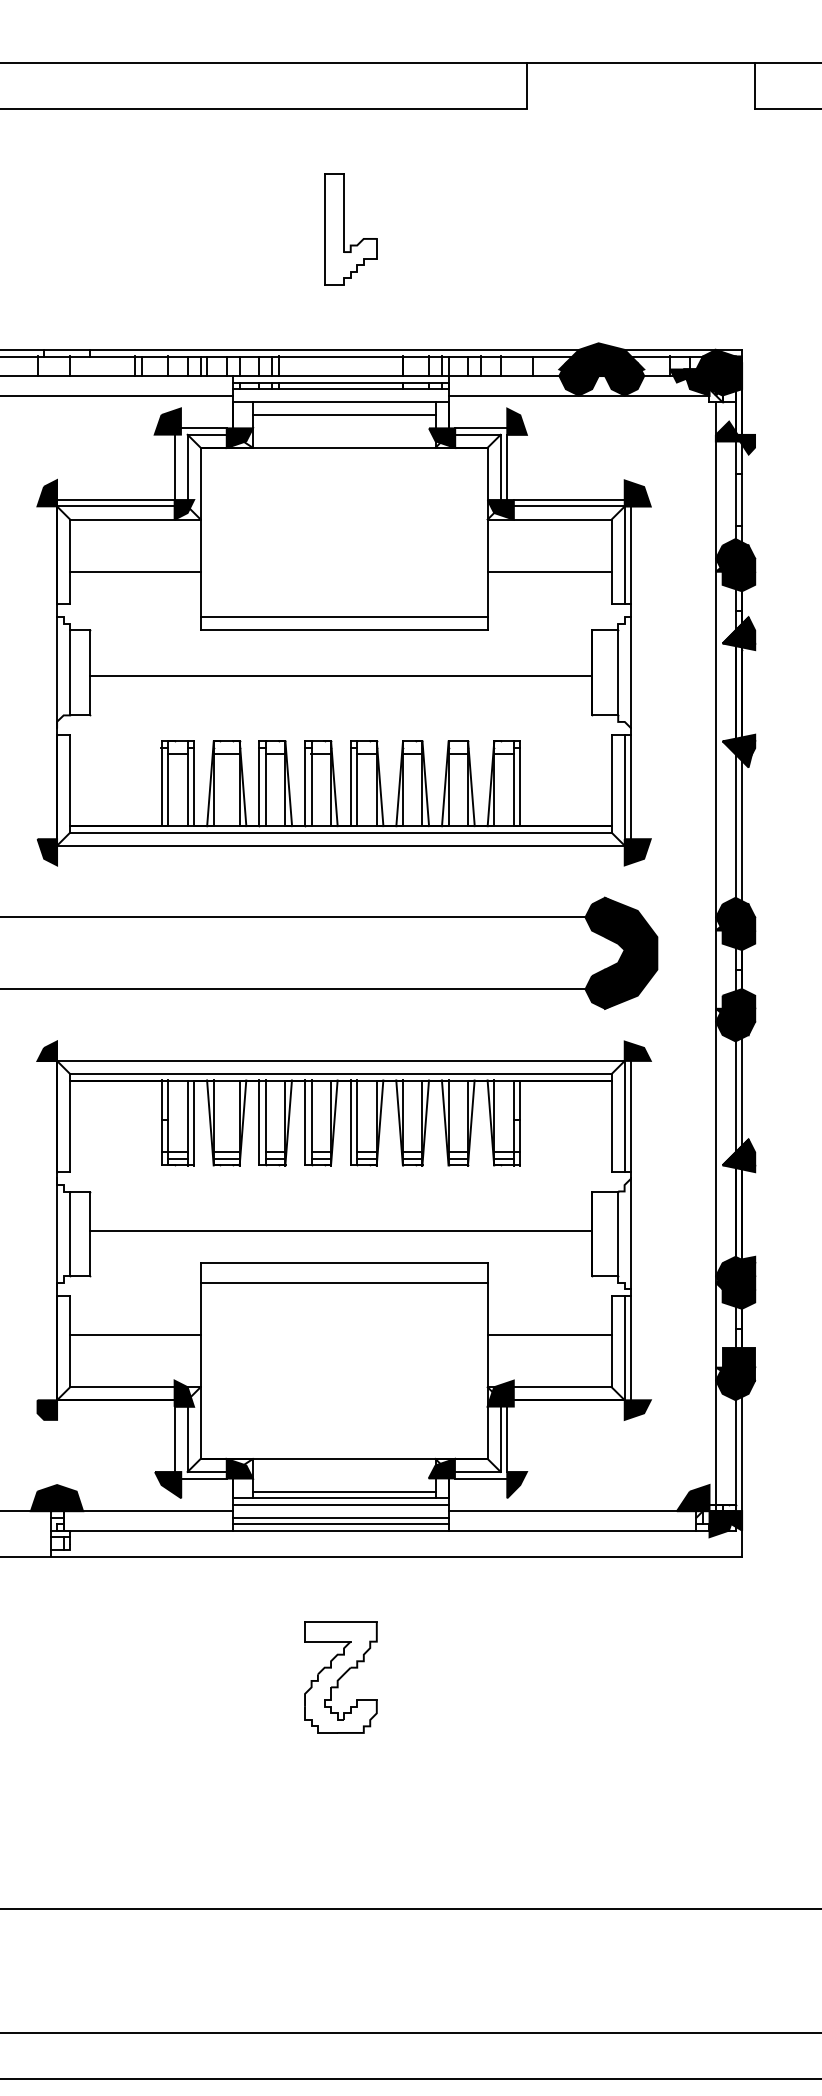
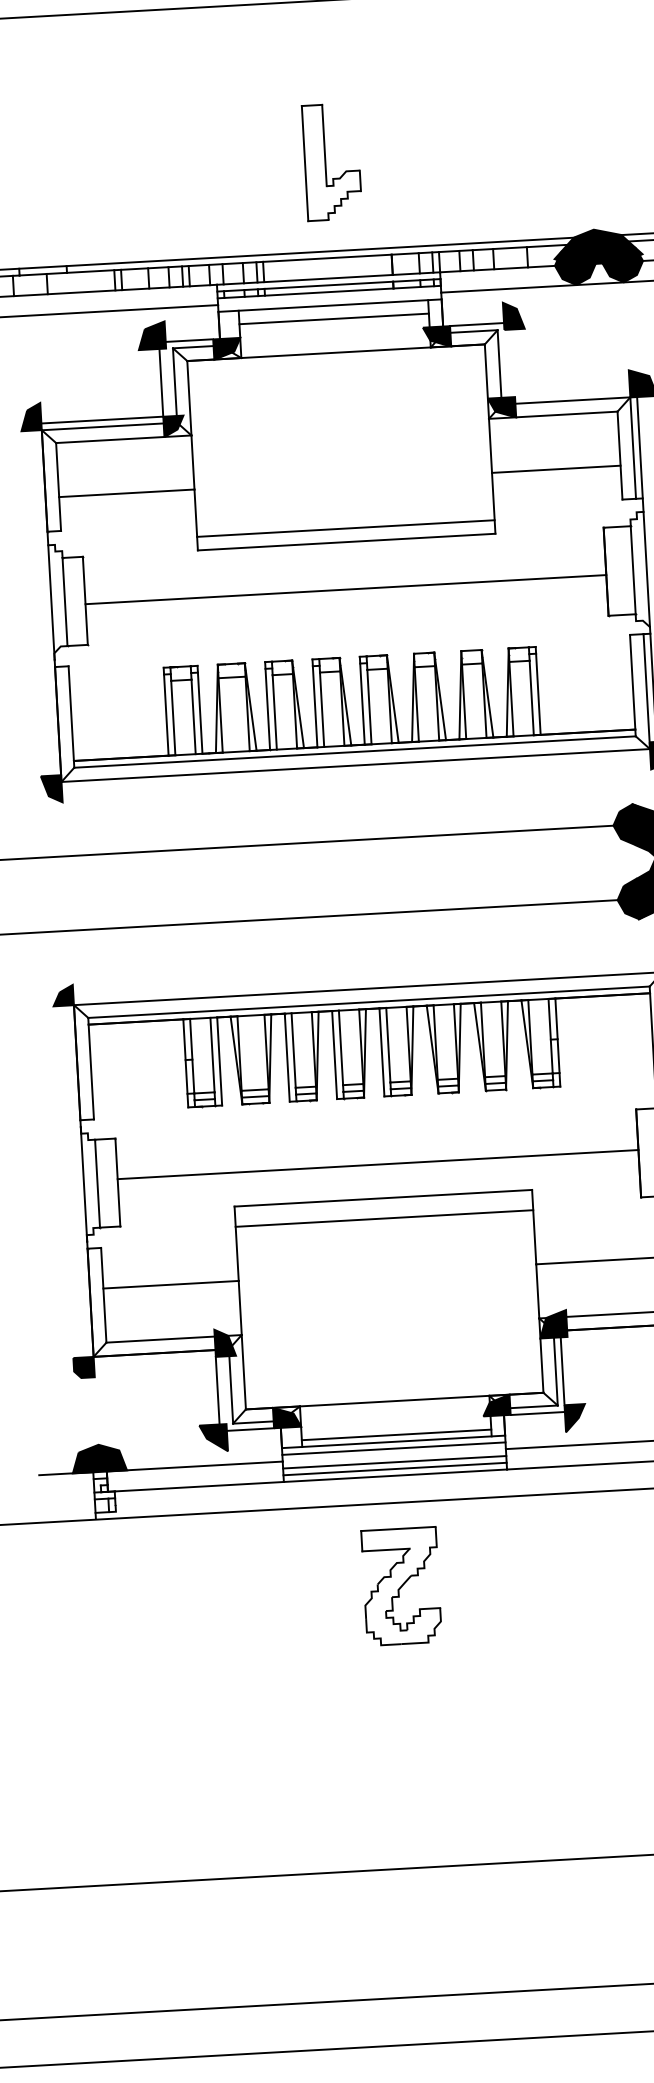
part: (350, 229) -> (332, 162), moved
line: (507, 466) -> (506, 362), removed
line: (568, 499) -> (571, 393), removed
part: (340, 1677) -> (401, 1586), moved

